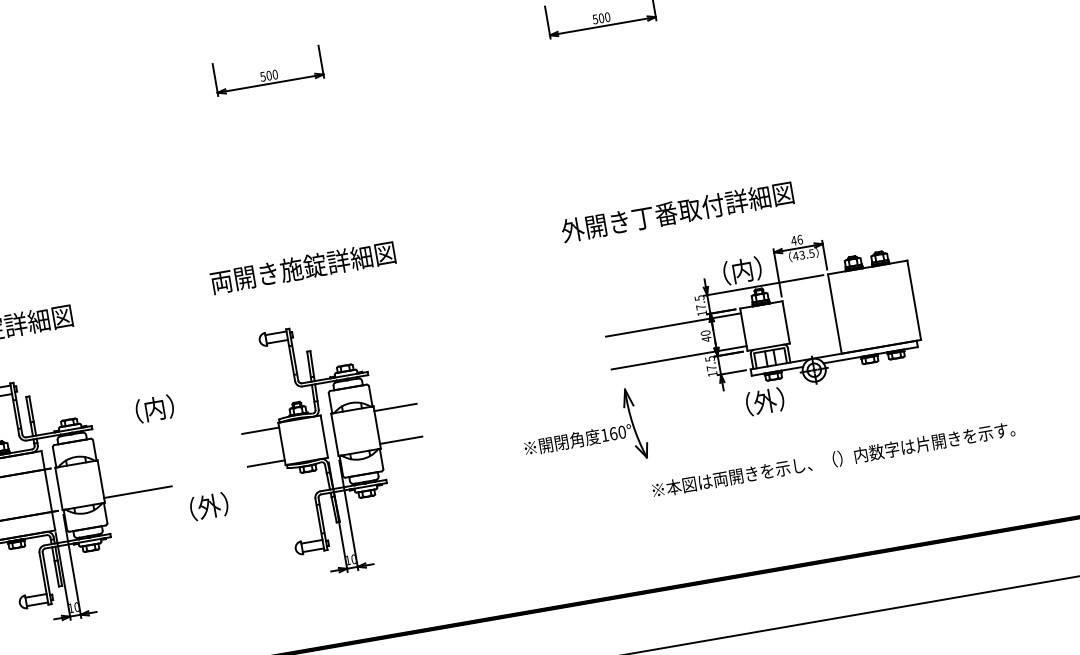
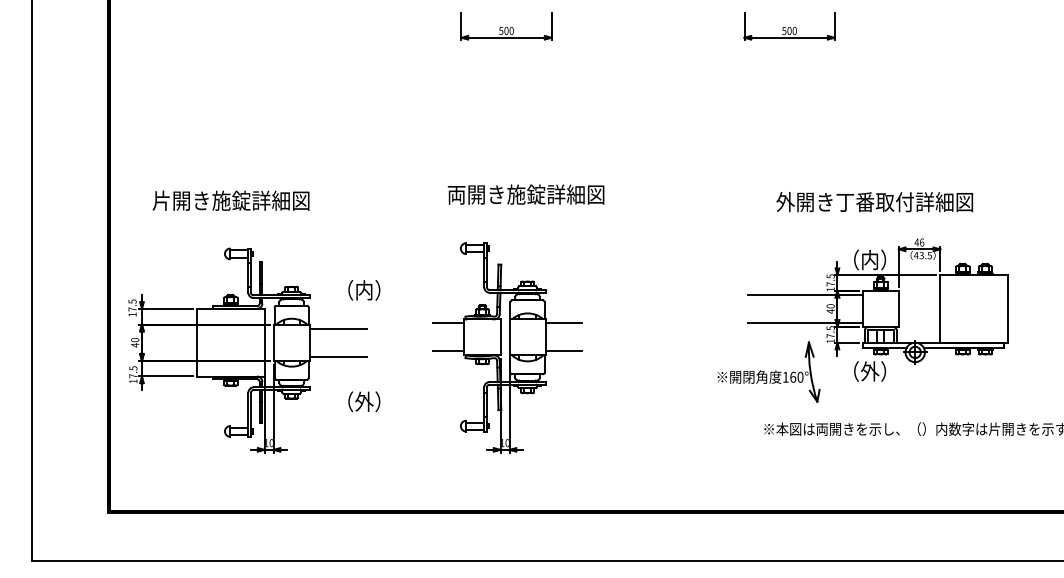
text: (677, 212) -> (874, 202), moved
text: (302, 267) -> (525, 194), moved
part: (583, 431) -> (768, 371), moved
line: (132, 459) -> (338, 328), added
text: (209, 506) -> (364, 401), moved

